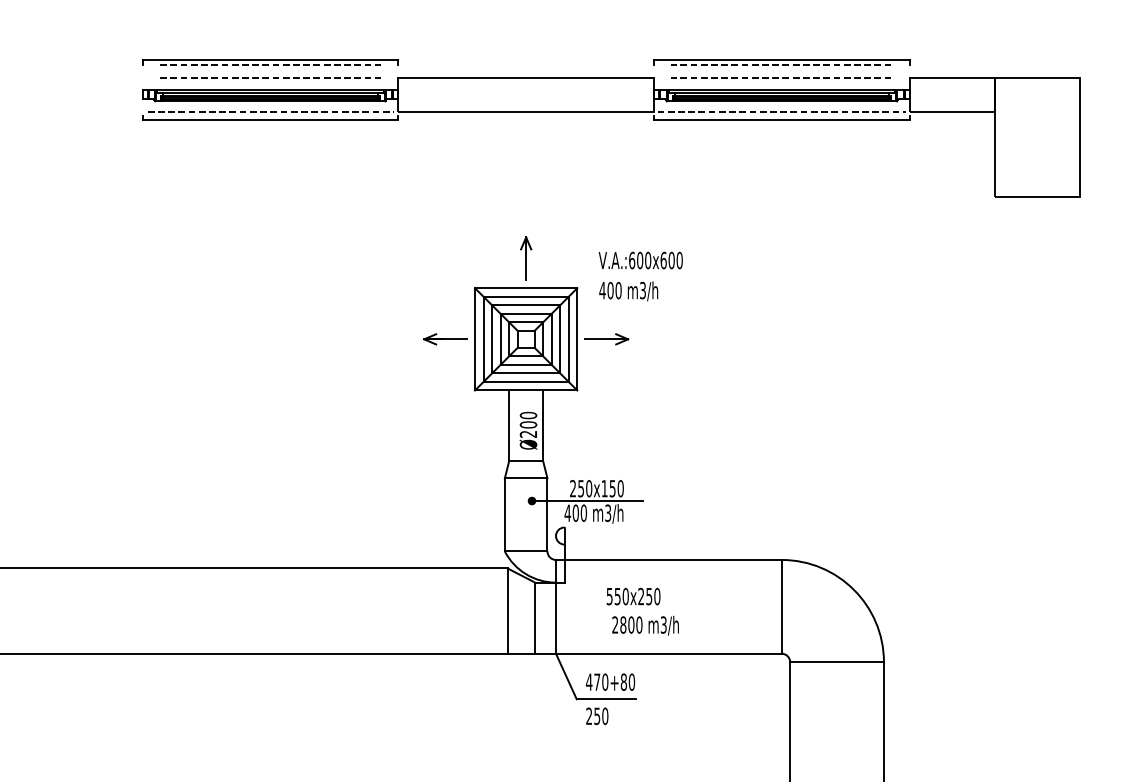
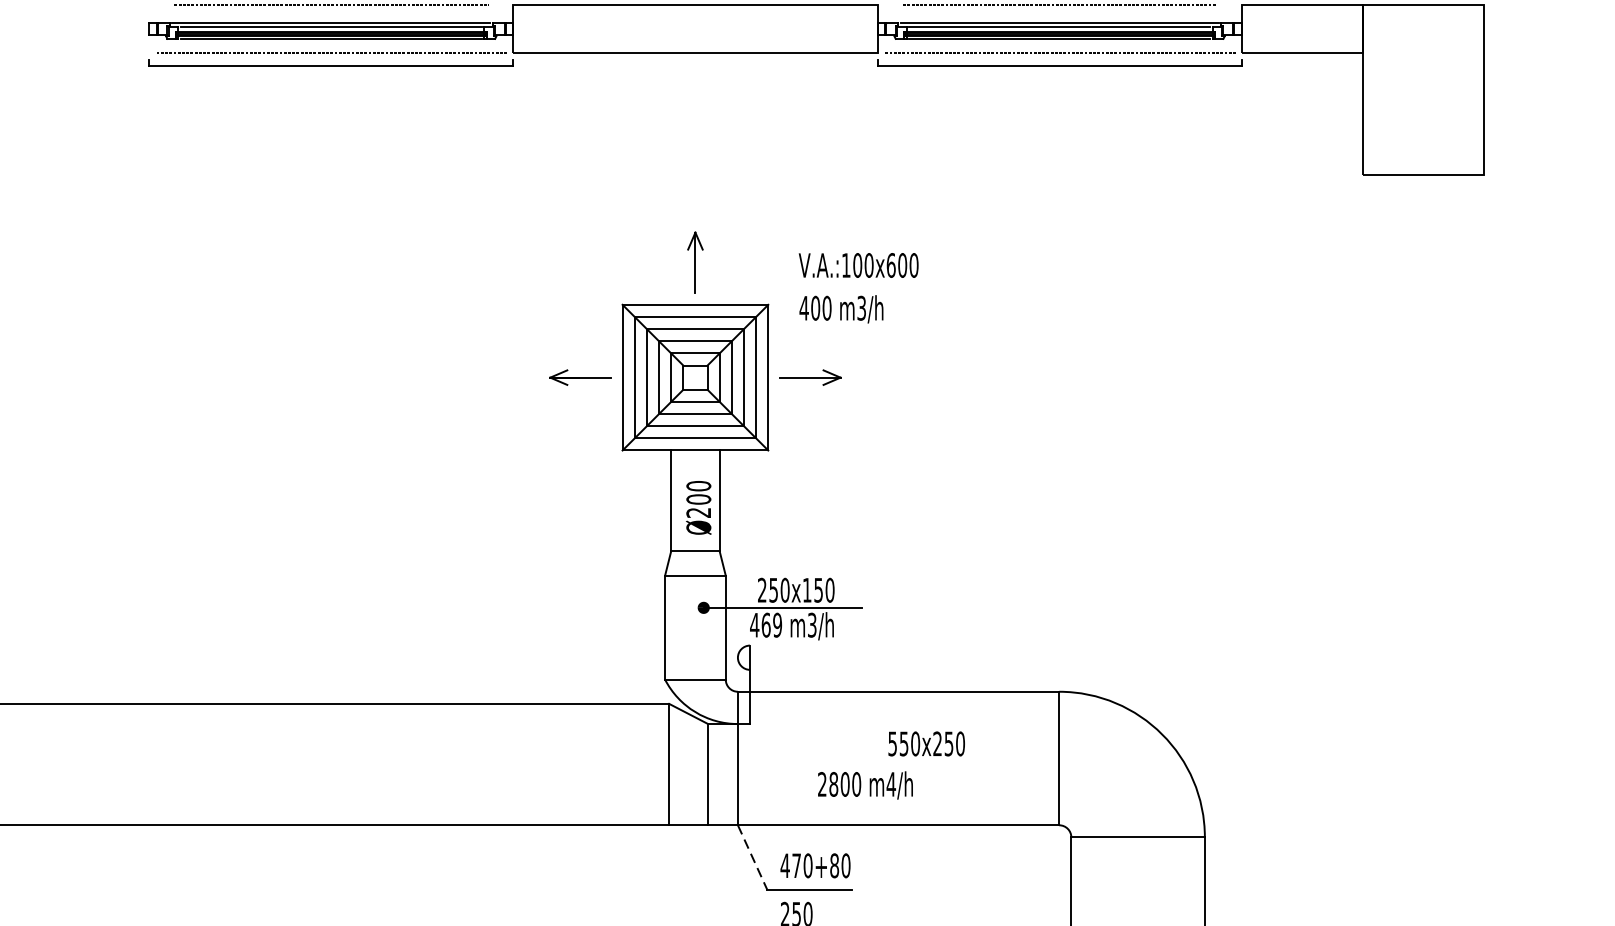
text: (632, 260) -> (846, 265), V.A.:600x600 -> V.A.:100x600
text: (579, 512) -> (771, 624), 400 -> 469
text: (633, 596) -> (926, 743), moved
text: (663, 624) -> (890, 783), m3/h -> m4/h
line: (566, 676) -> (752, 857), solid -> dashed

